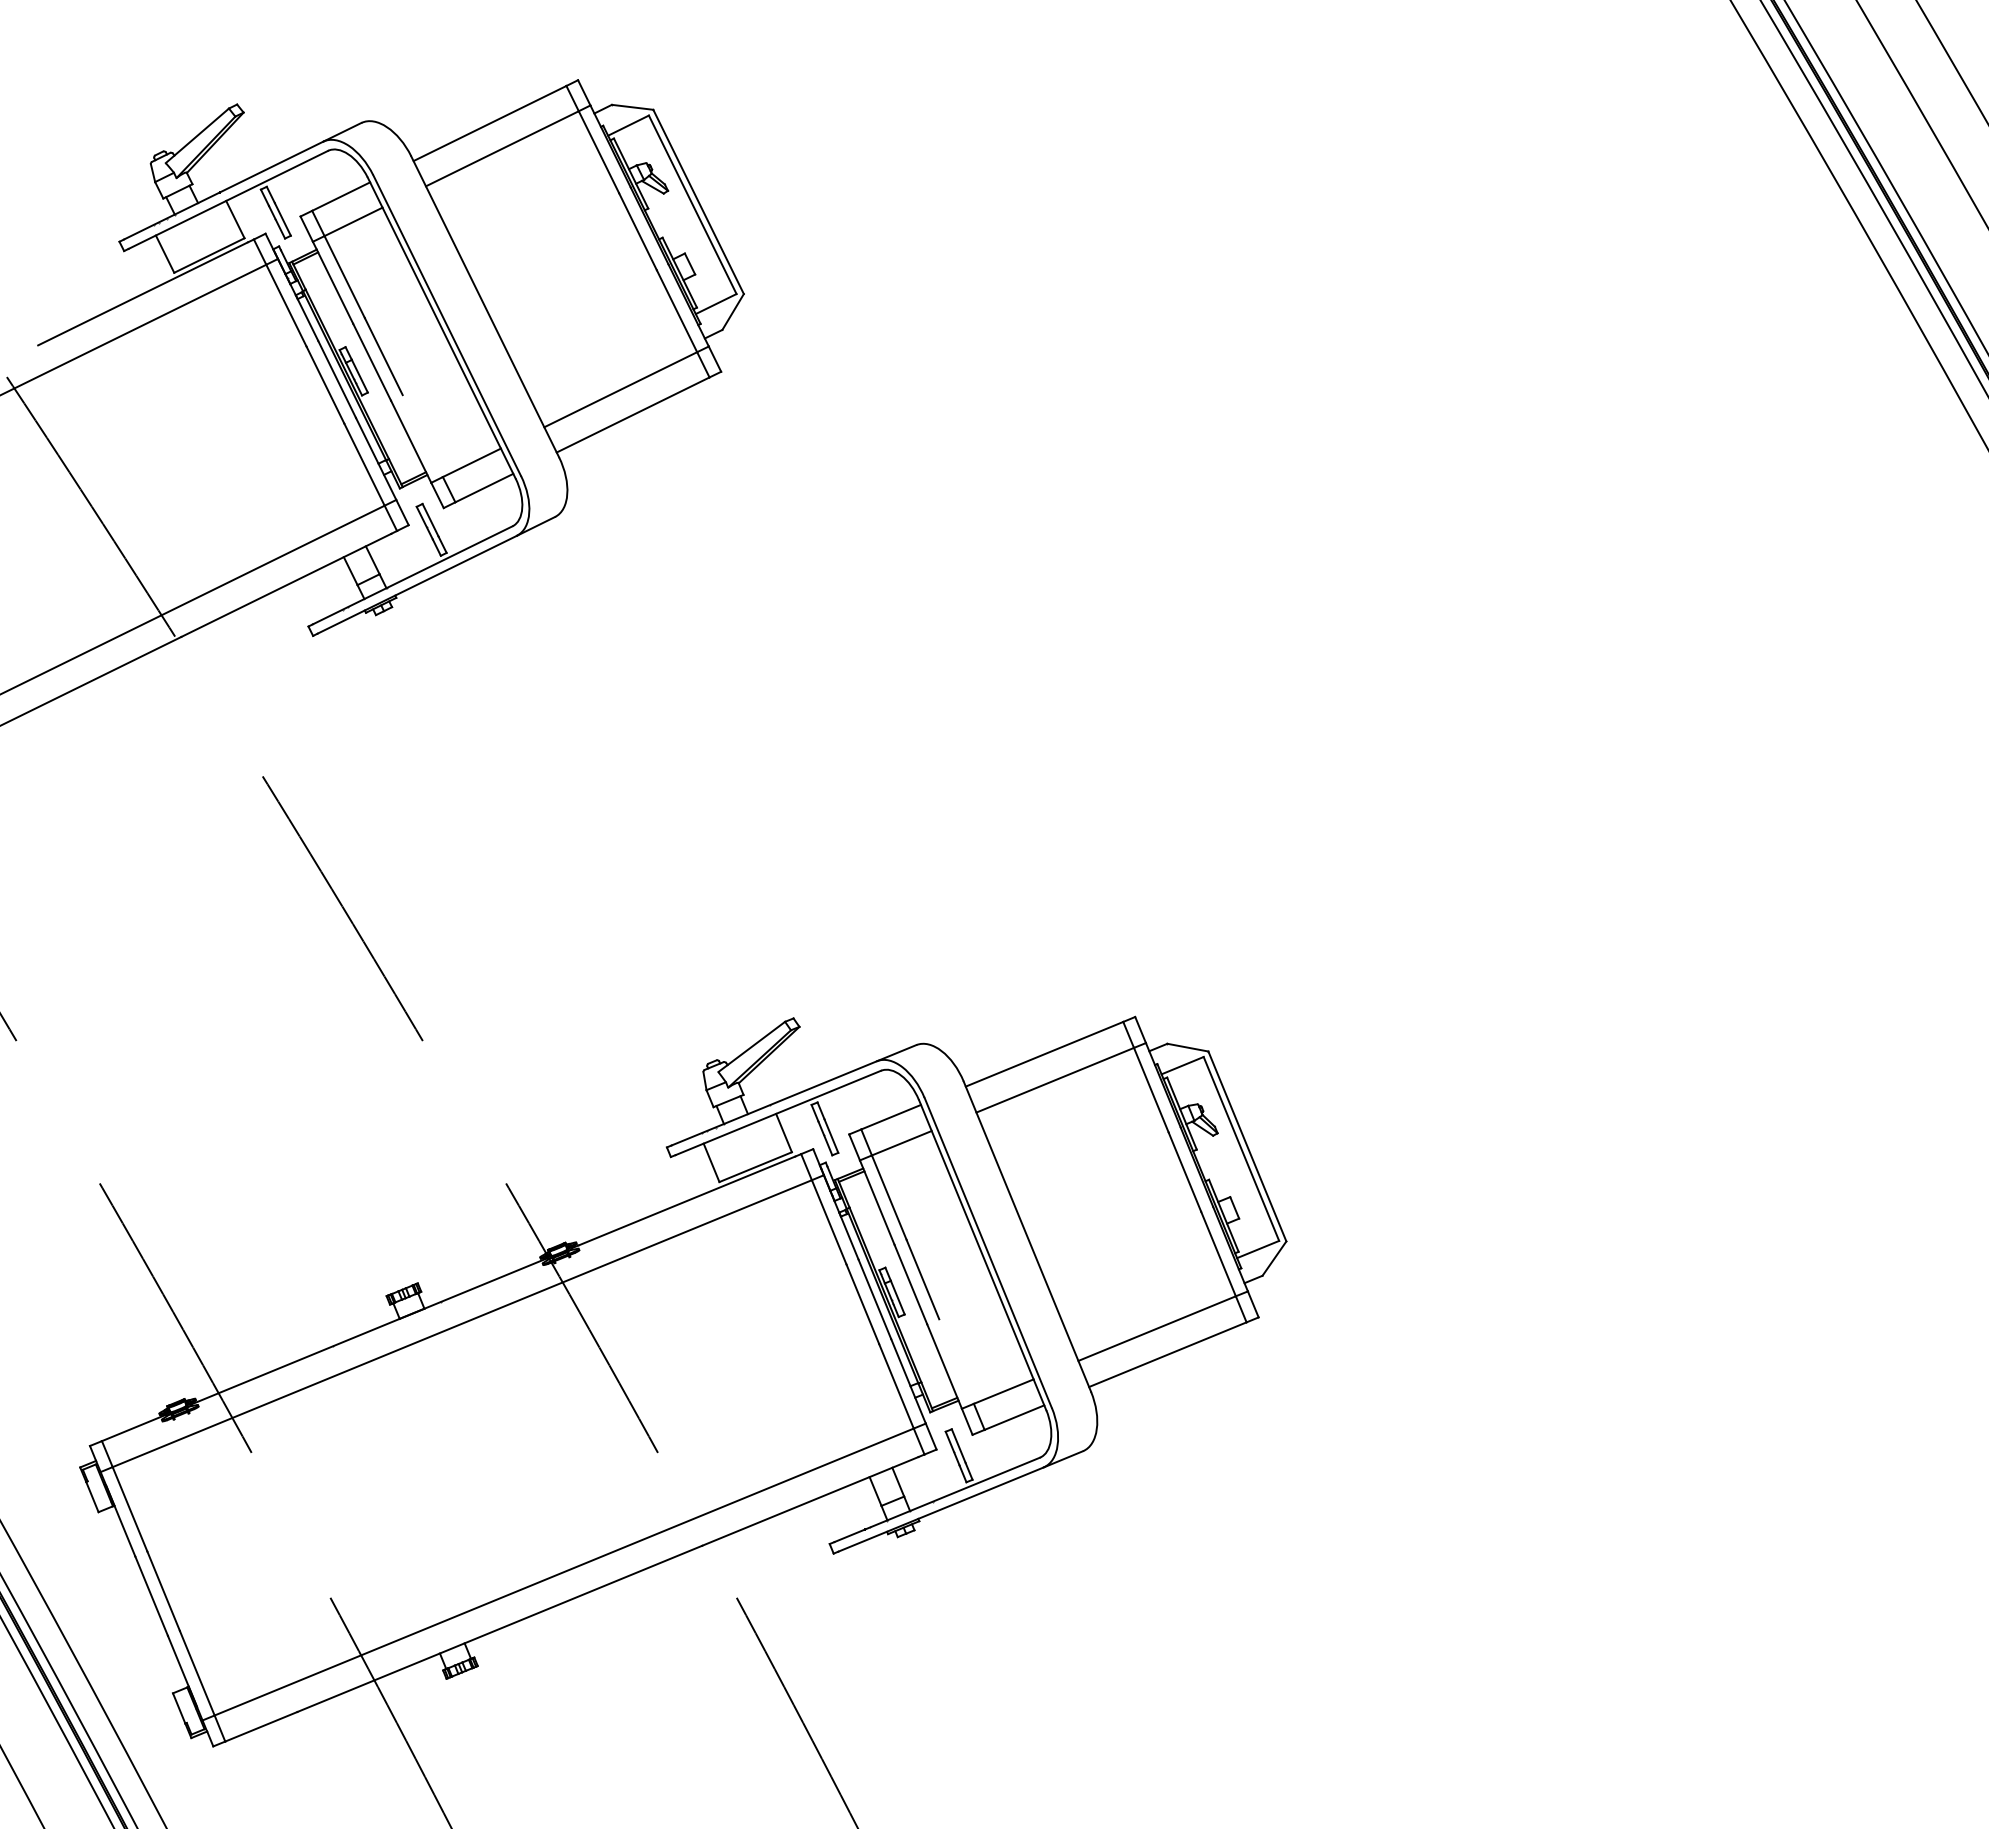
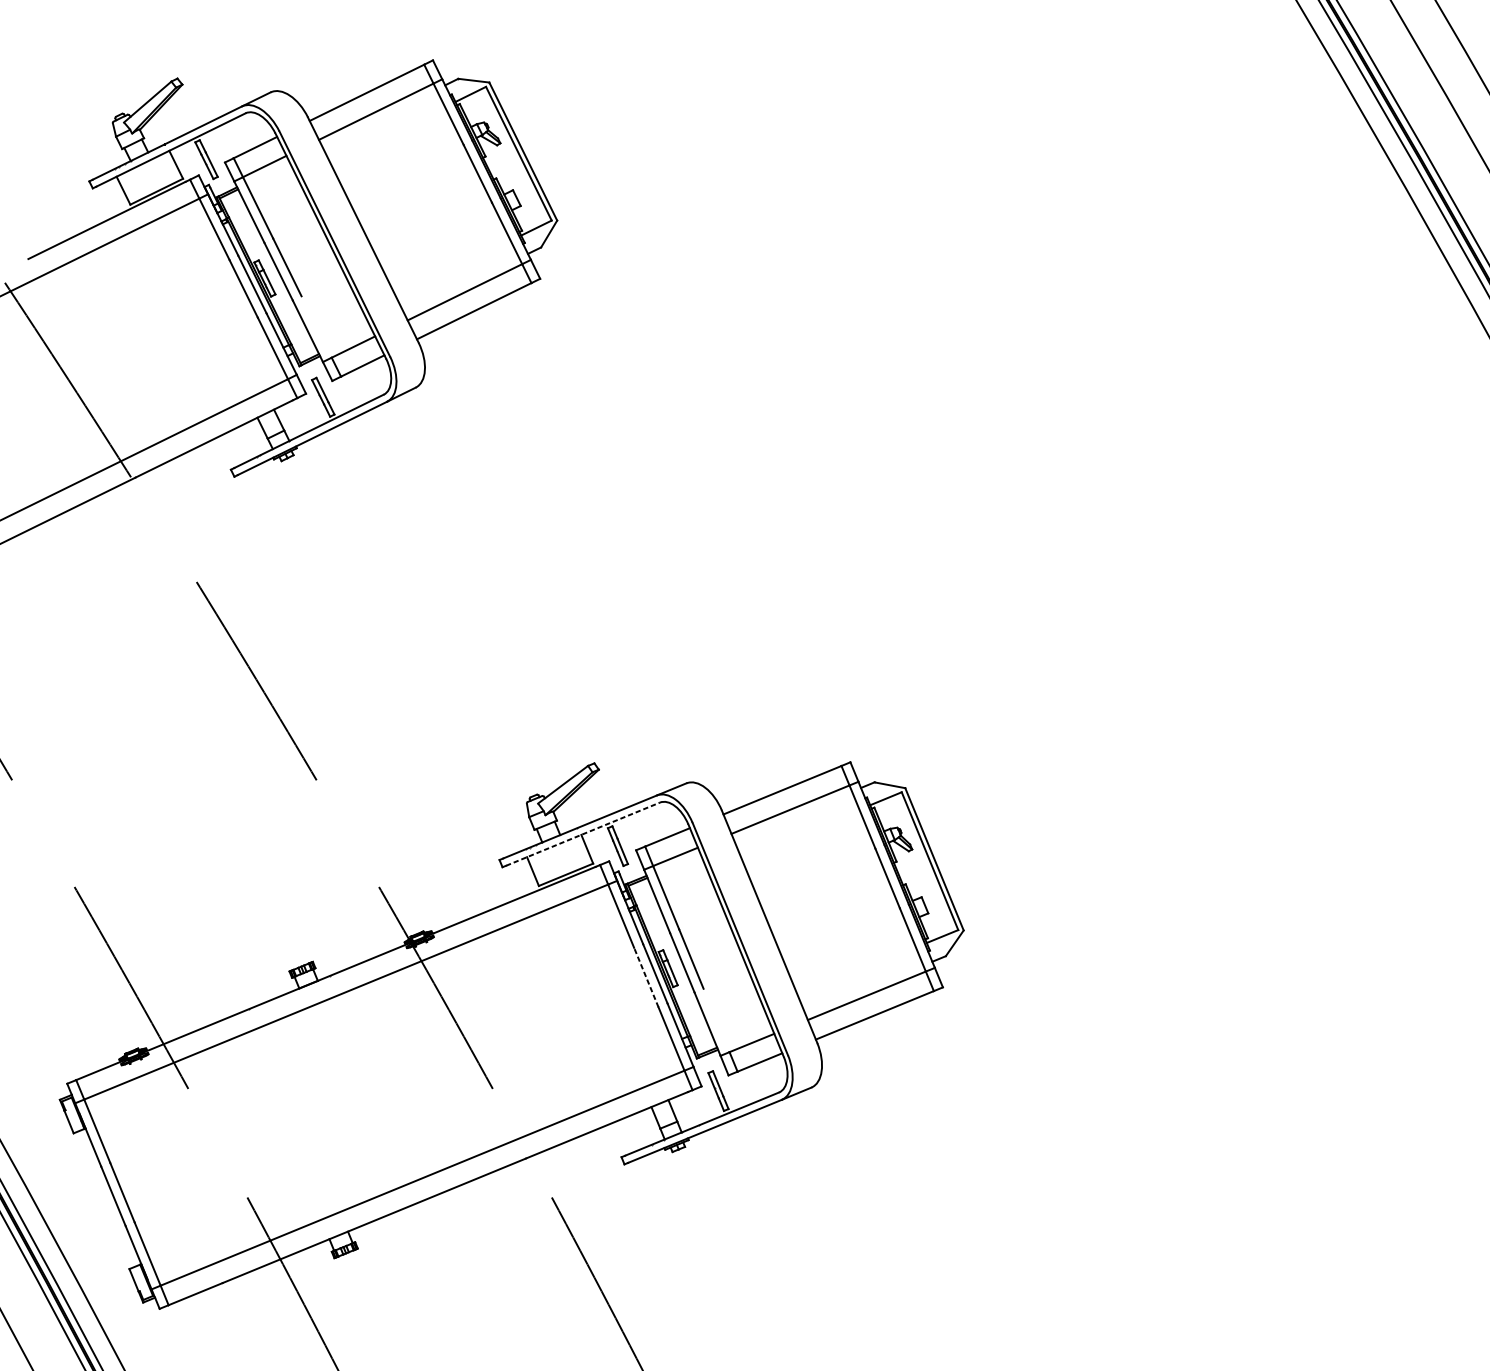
line: (778, 1112) -> (583, 833), solid -> dashed
line: (862, 1304) -> (646, 977), solid -> dashed

